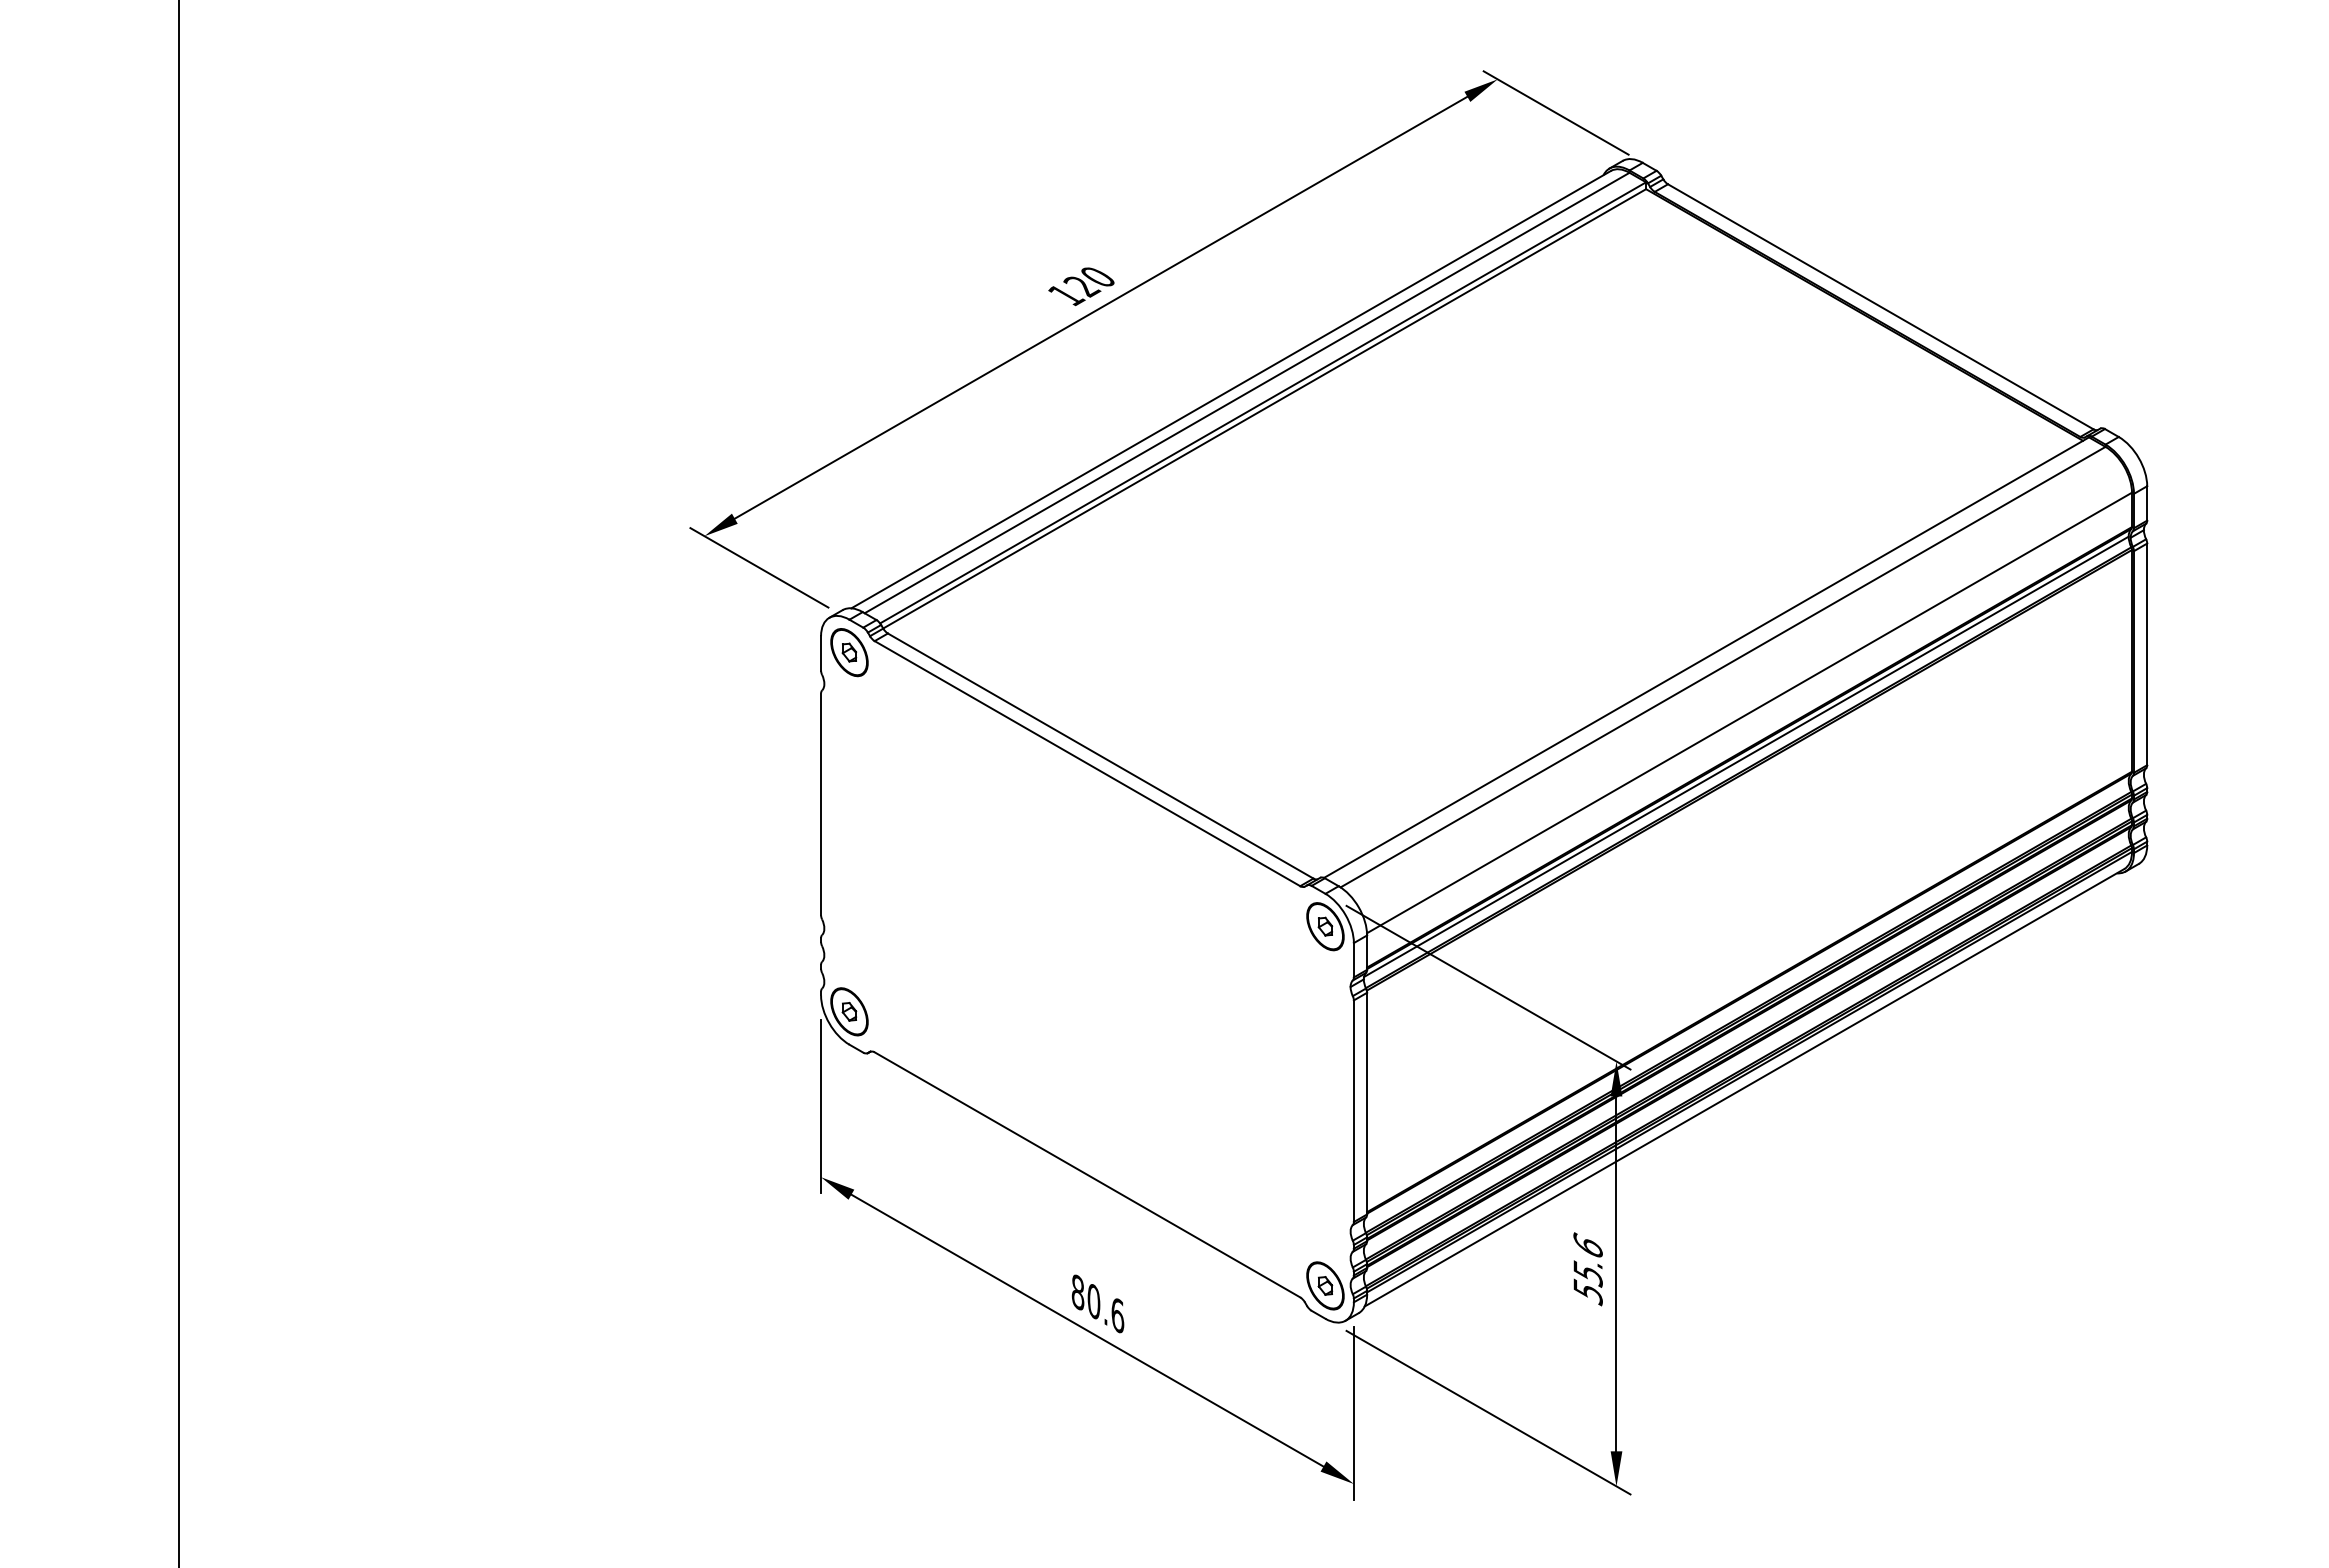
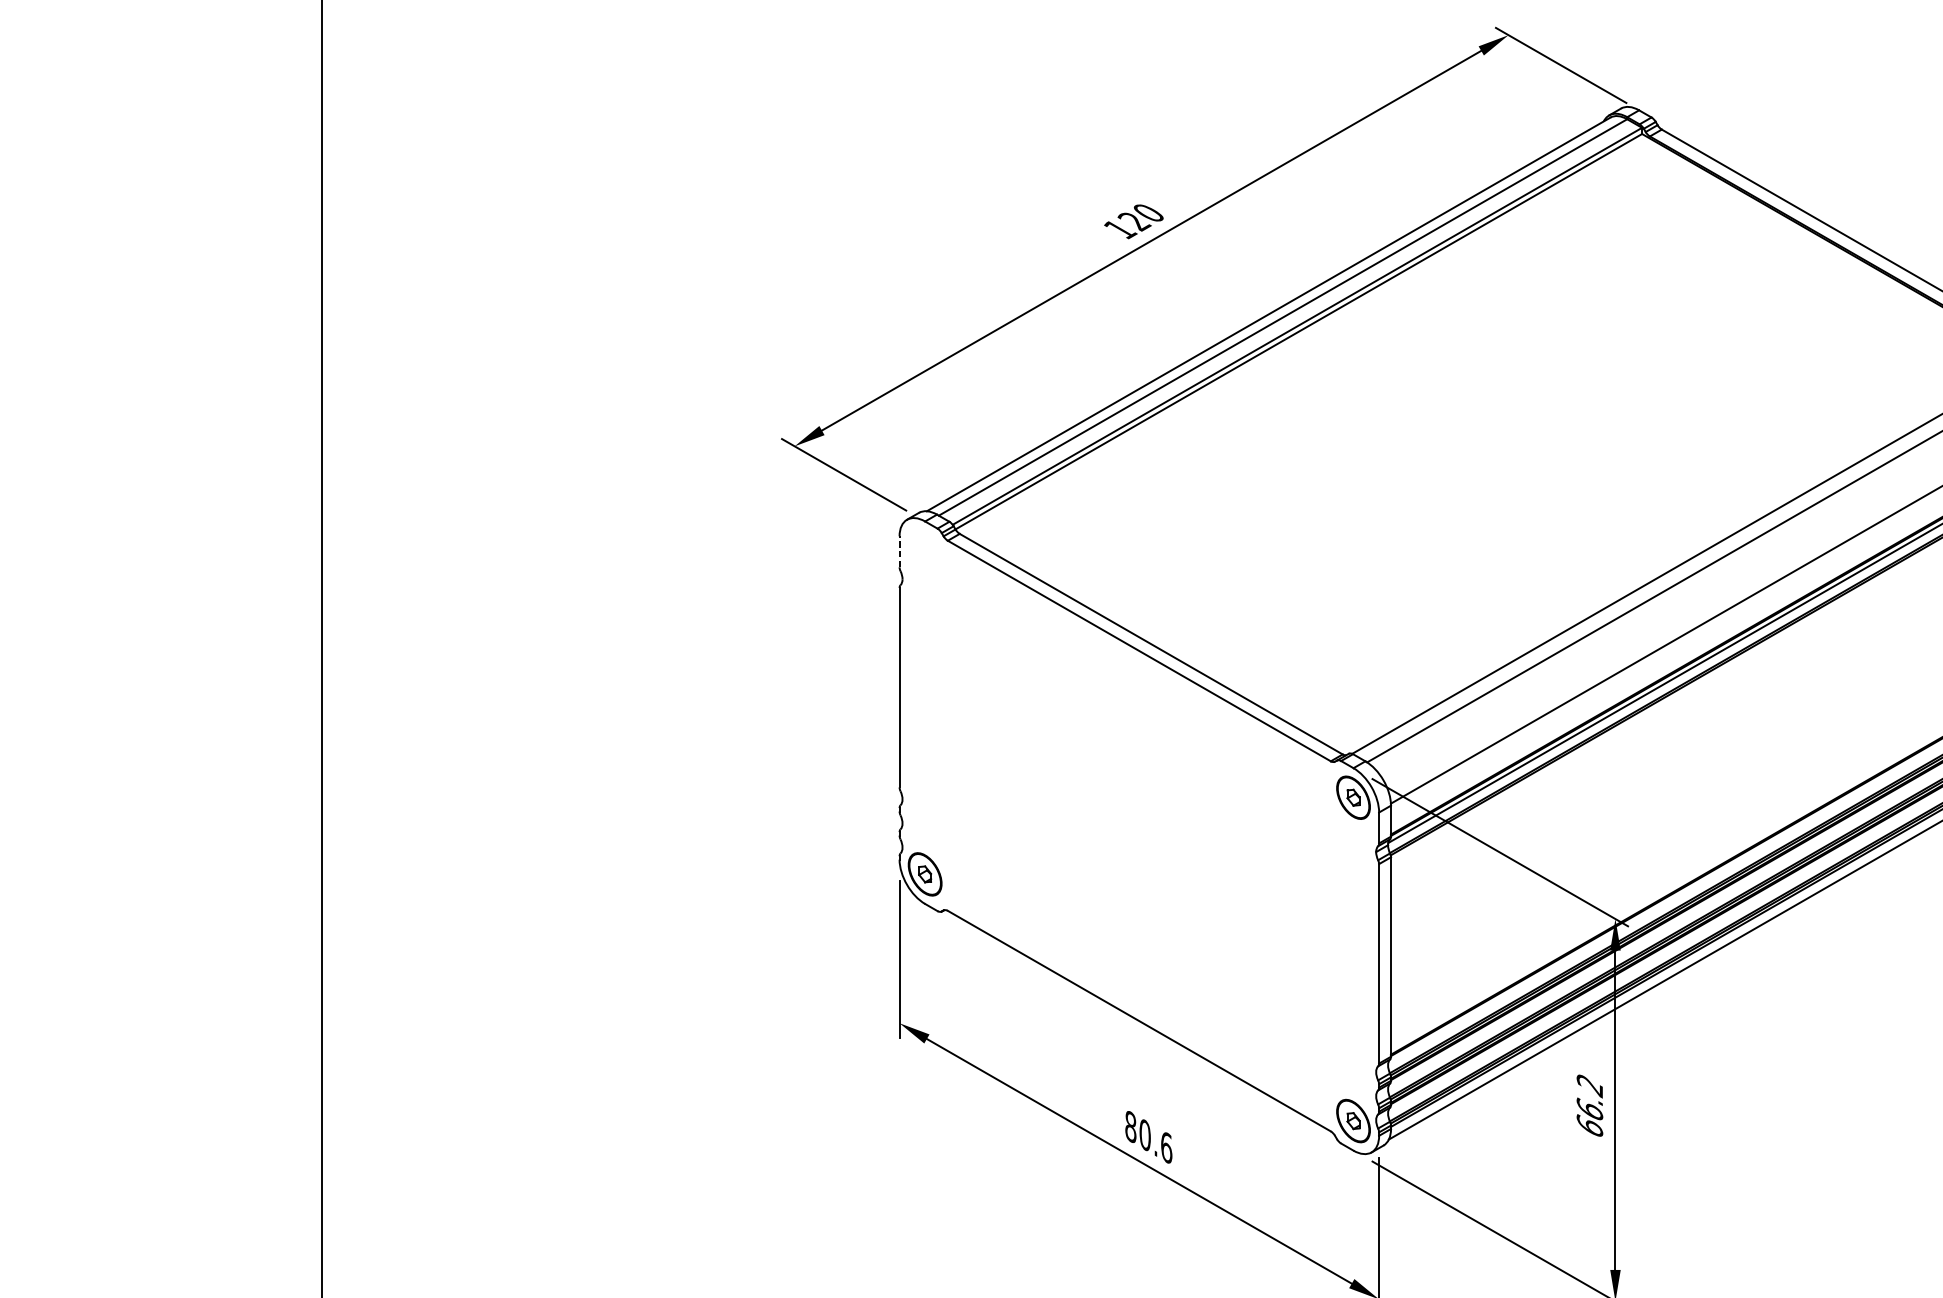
line: (821, 652) -> (899, 550), solid -> dashed
part: (849, 652) -> (925, 550), removed
text: (1587, 1269) -> (1589, 1106), 55.6 -> 66.2

